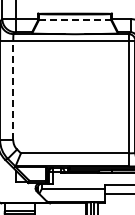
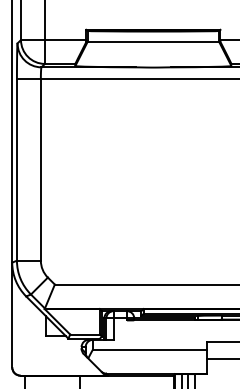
line: (75, 20) -> (154, 42), dashed -> solid
line: (13, 90) -> (41, 170), dashed -> solid

